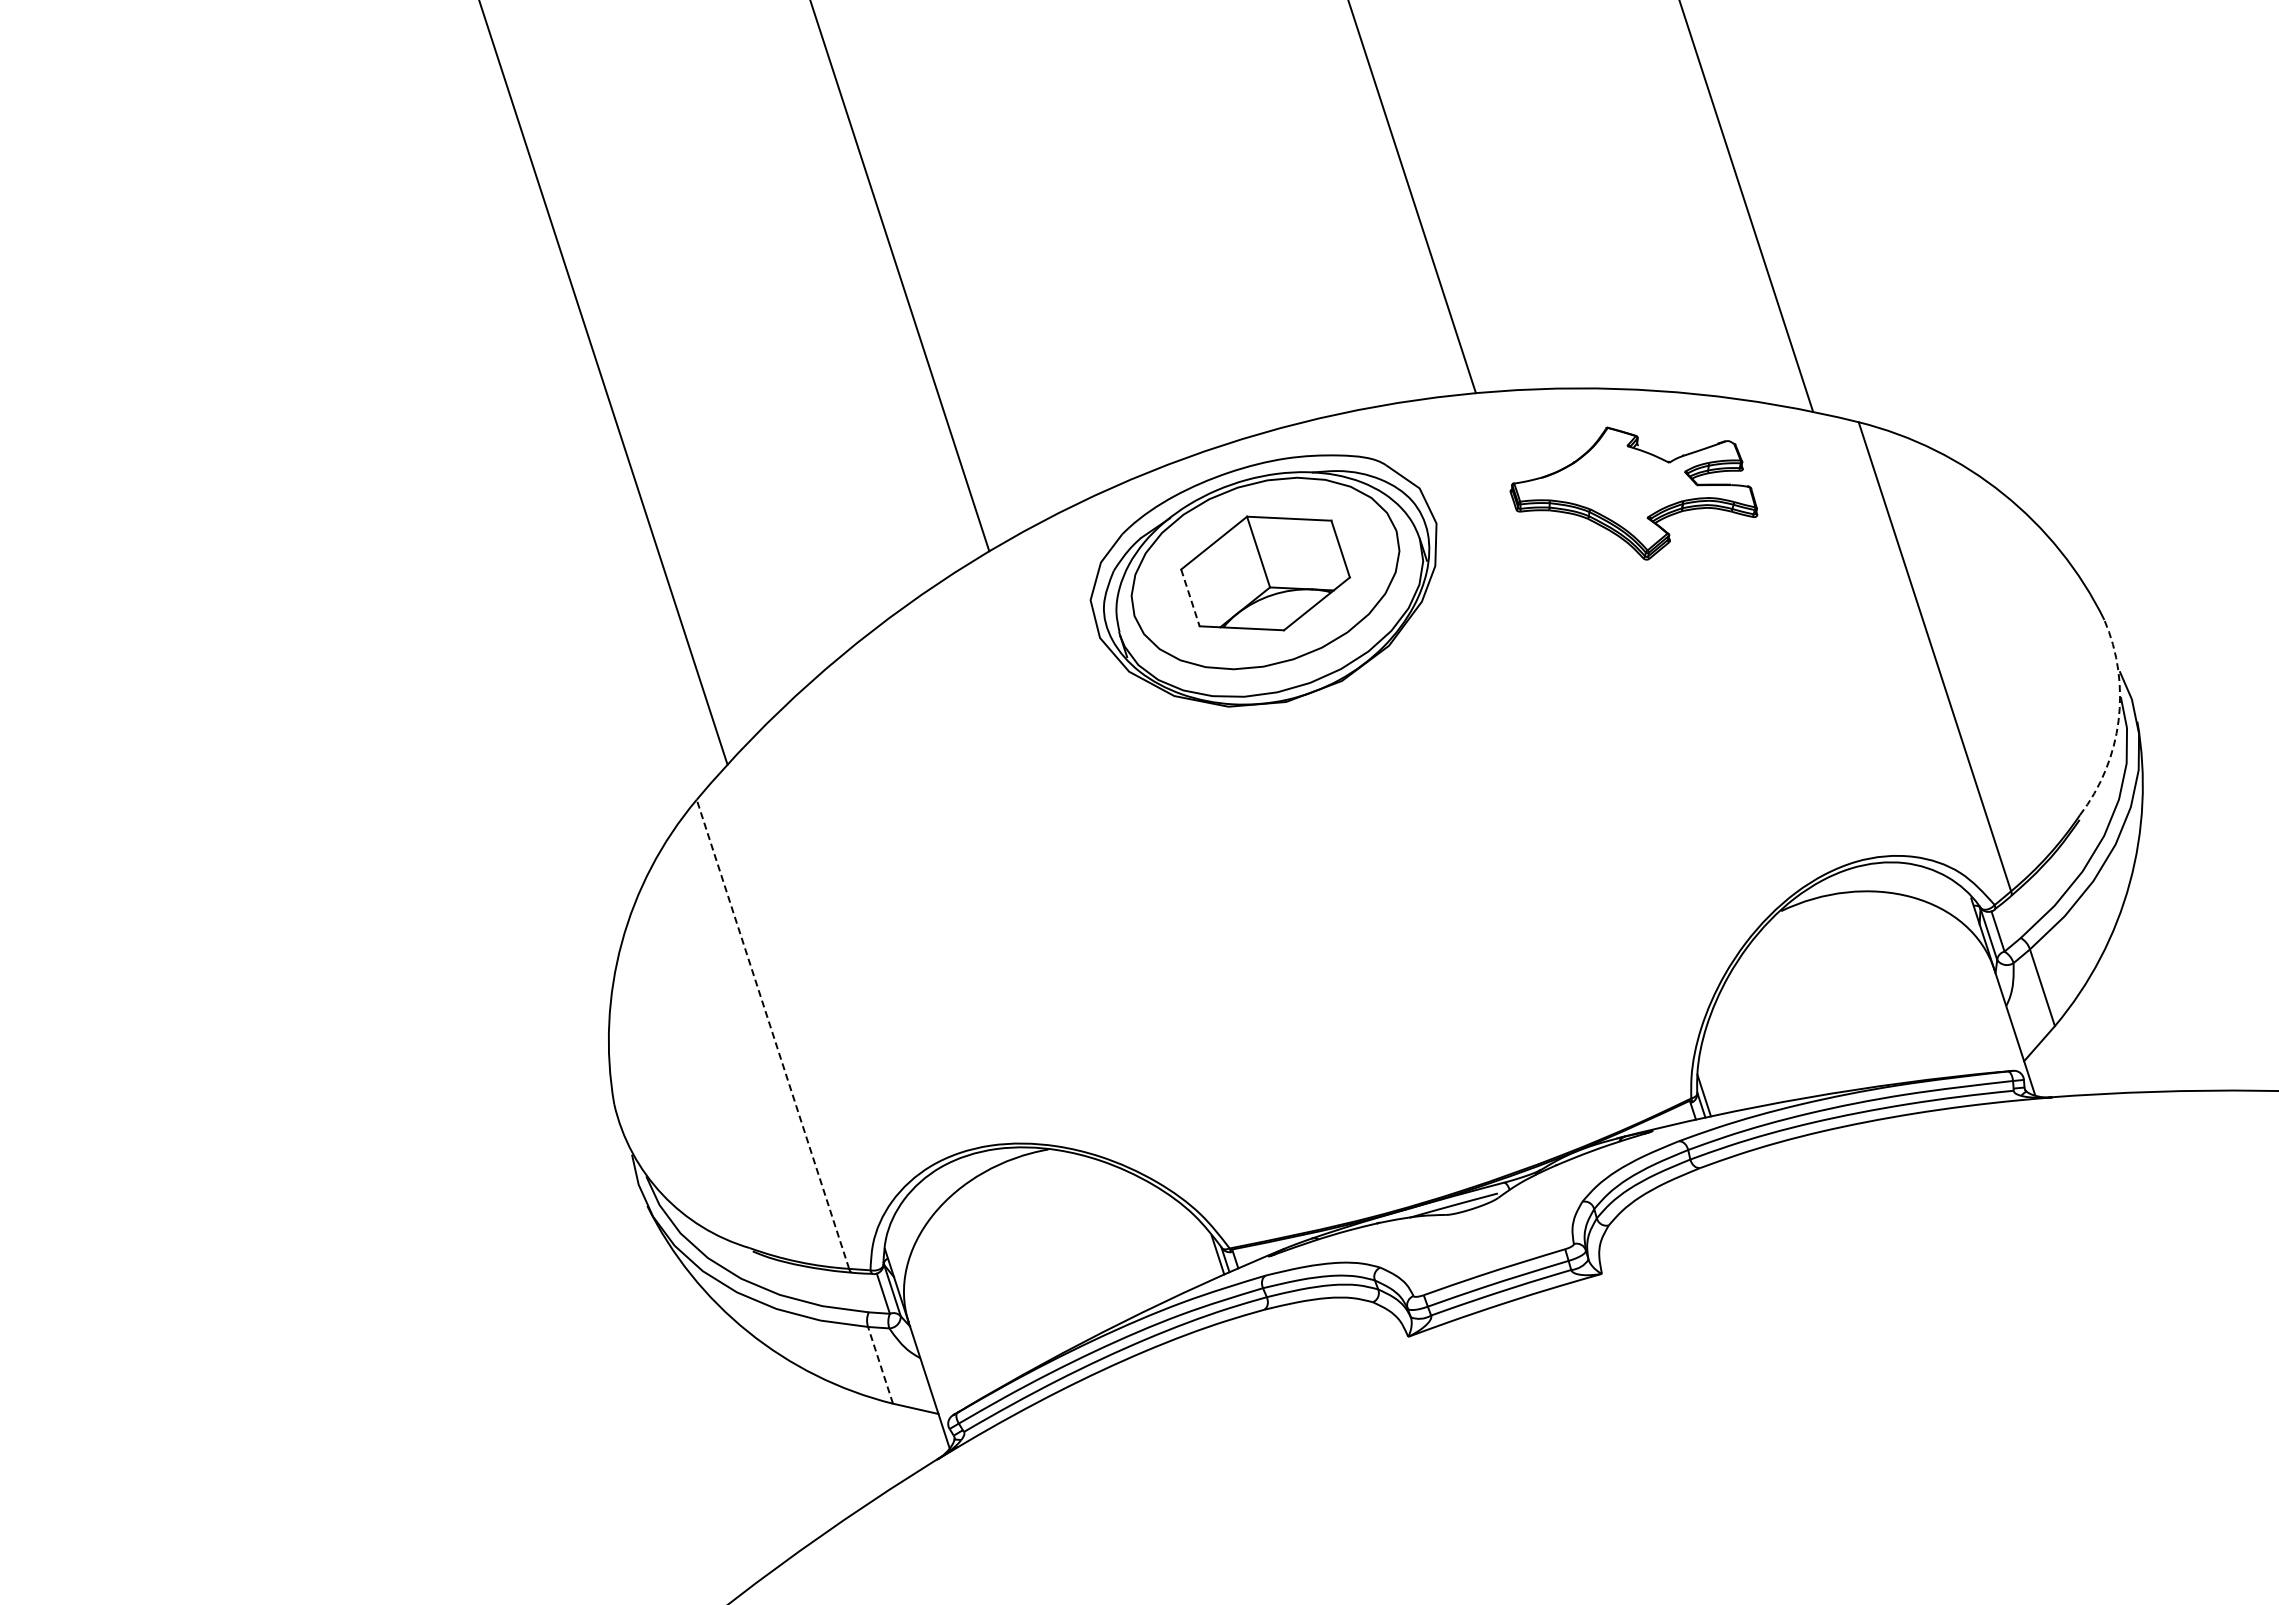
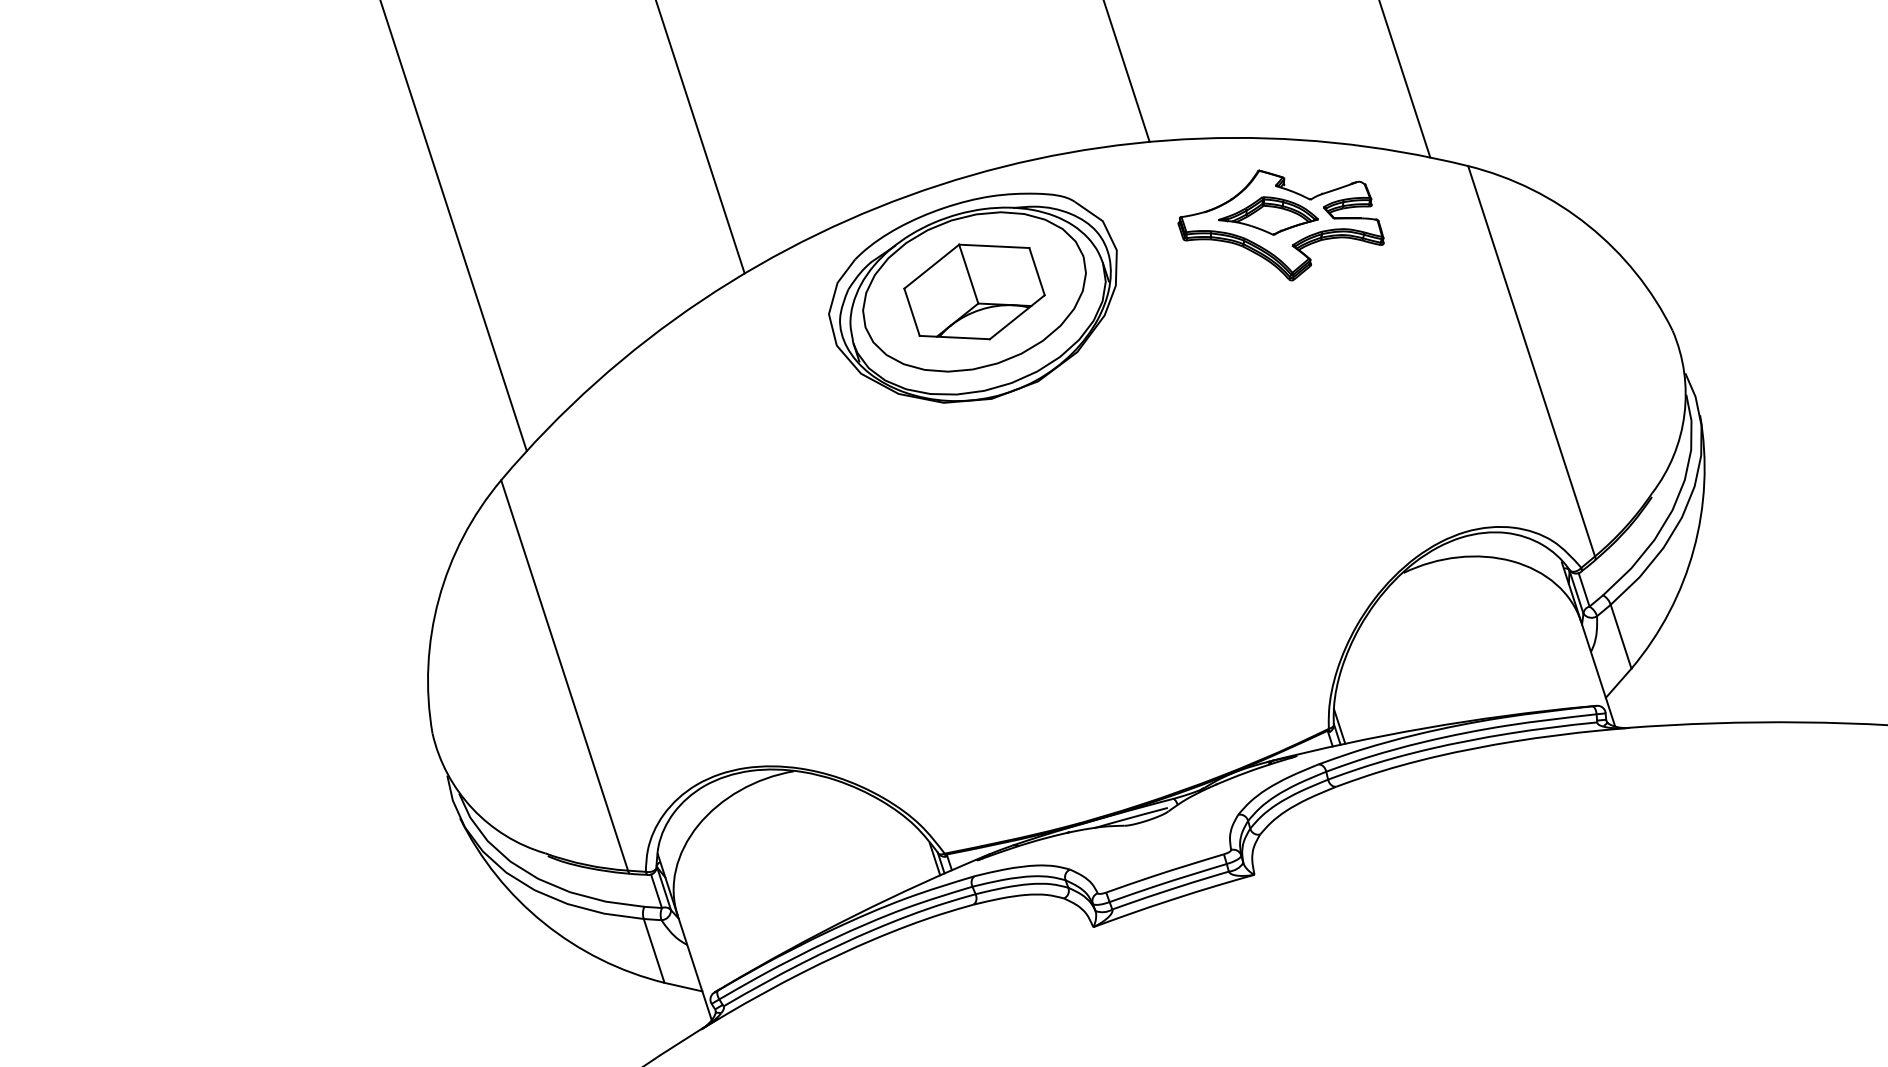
part: (1618, 481) -> (1268, 215), added
line: (1190, 597) -> (912, 311), dashed -> solid
arc: (2118, 720) -> (1684, 414), dashed -> solid
line: (772, 1034) -> (564, 675), dashed -> solid
line: (880, 1364) -> (654, 950), dashed -> solid

